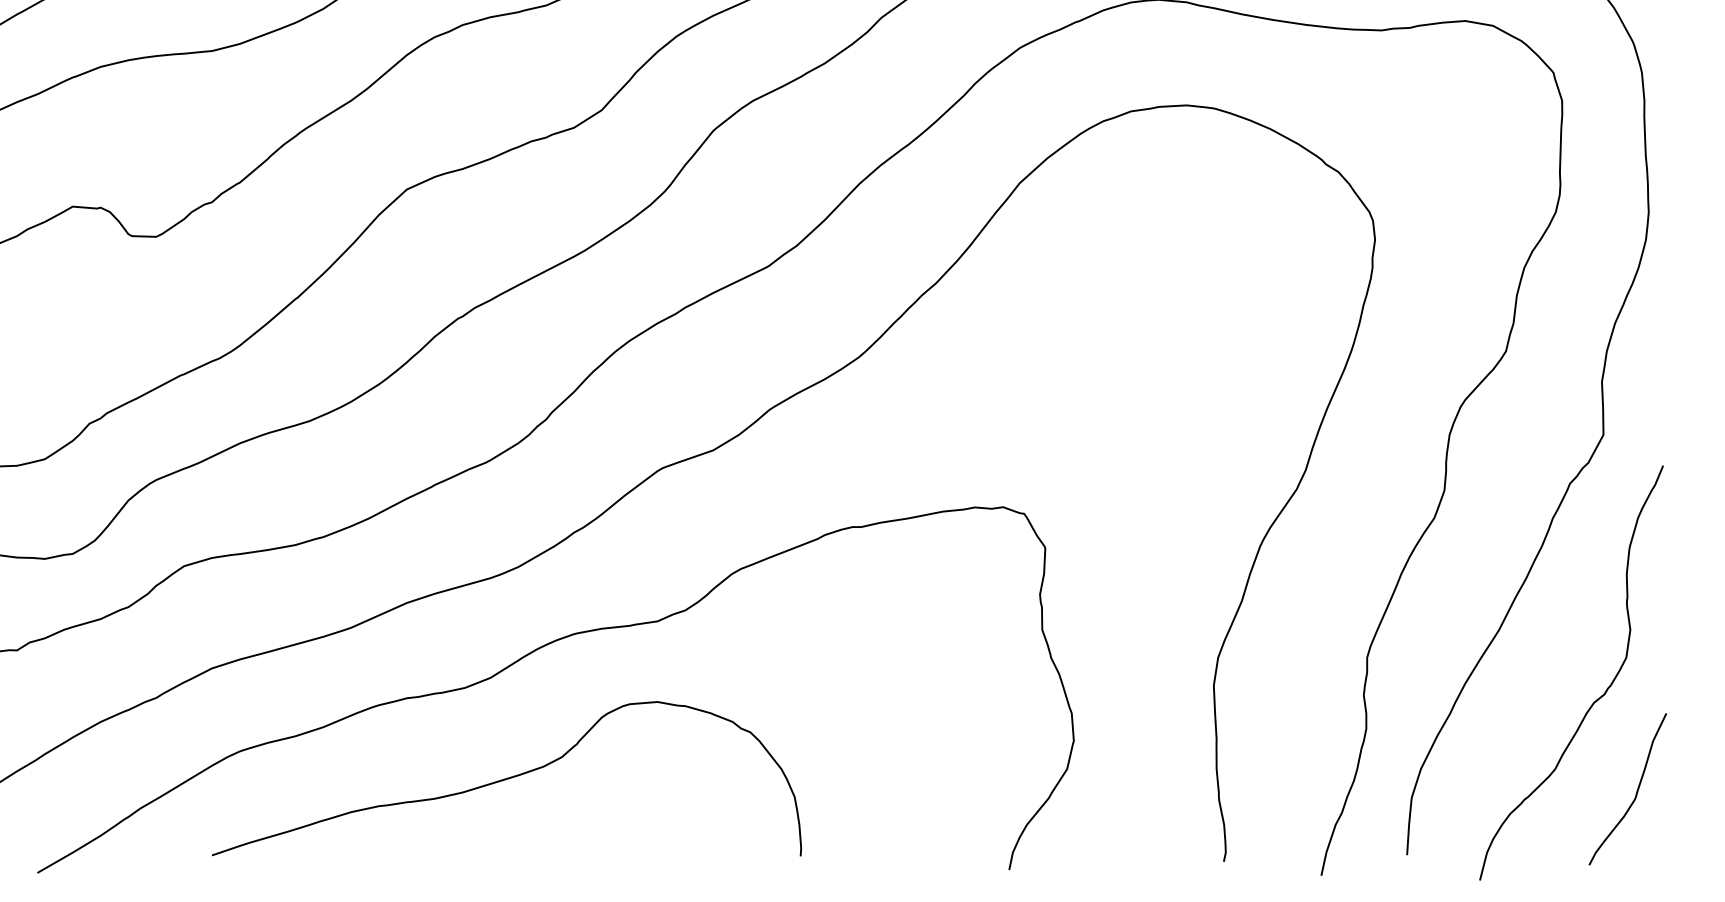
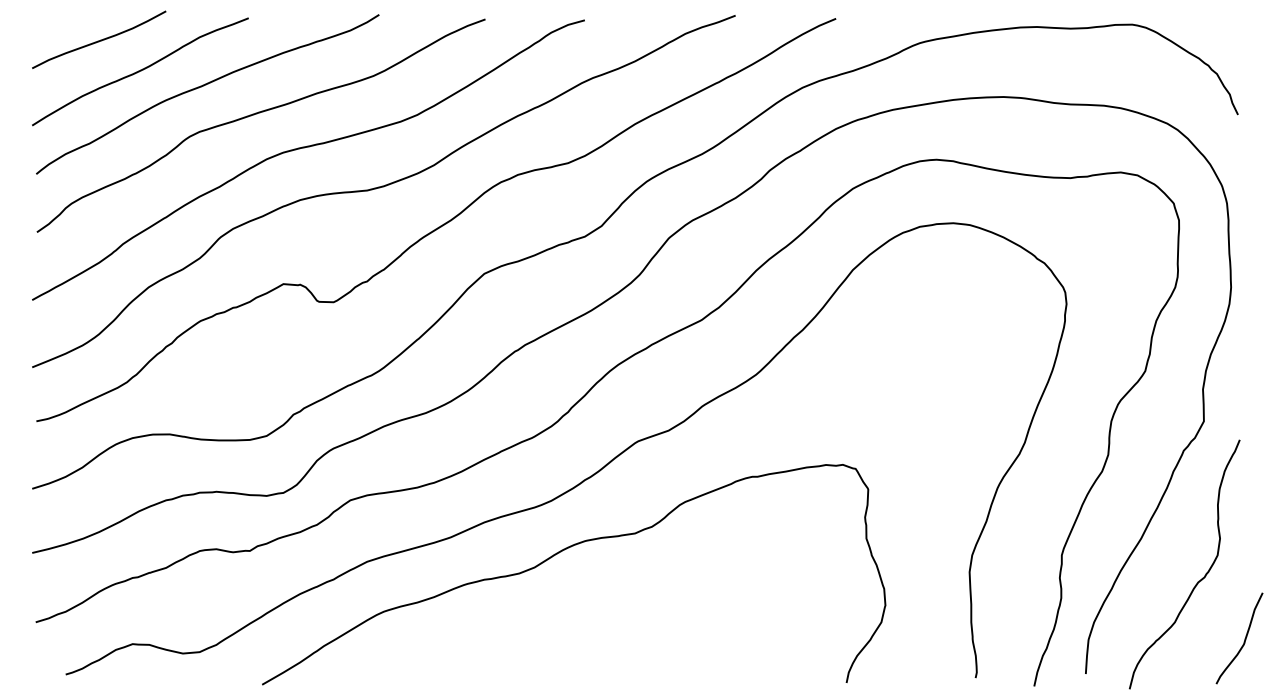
curve: (506, 777) -> (544, 627), removed
curve: (1636, 789) -> (1244, 638), moved

